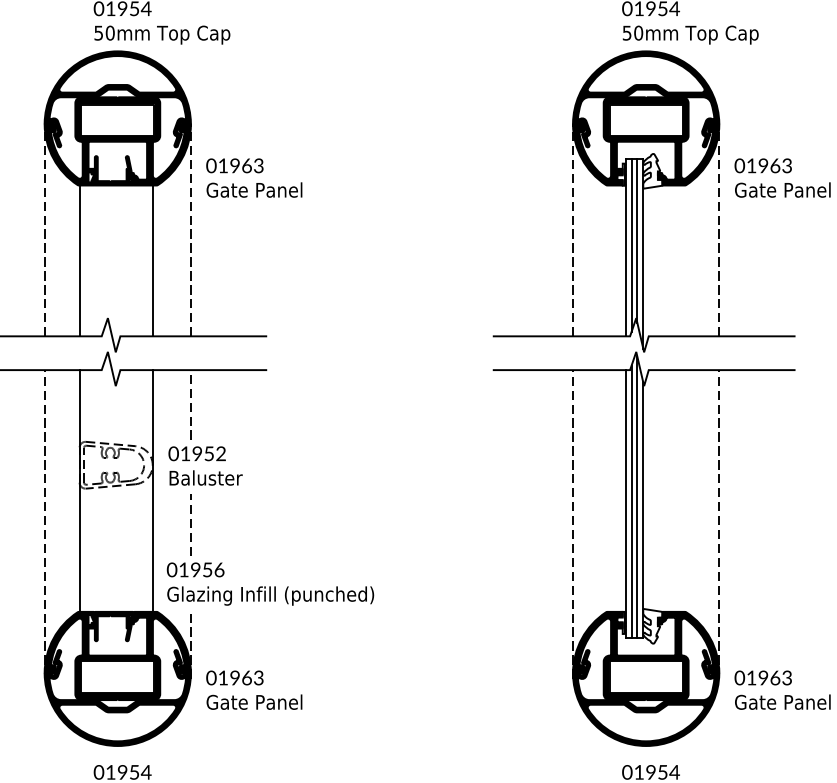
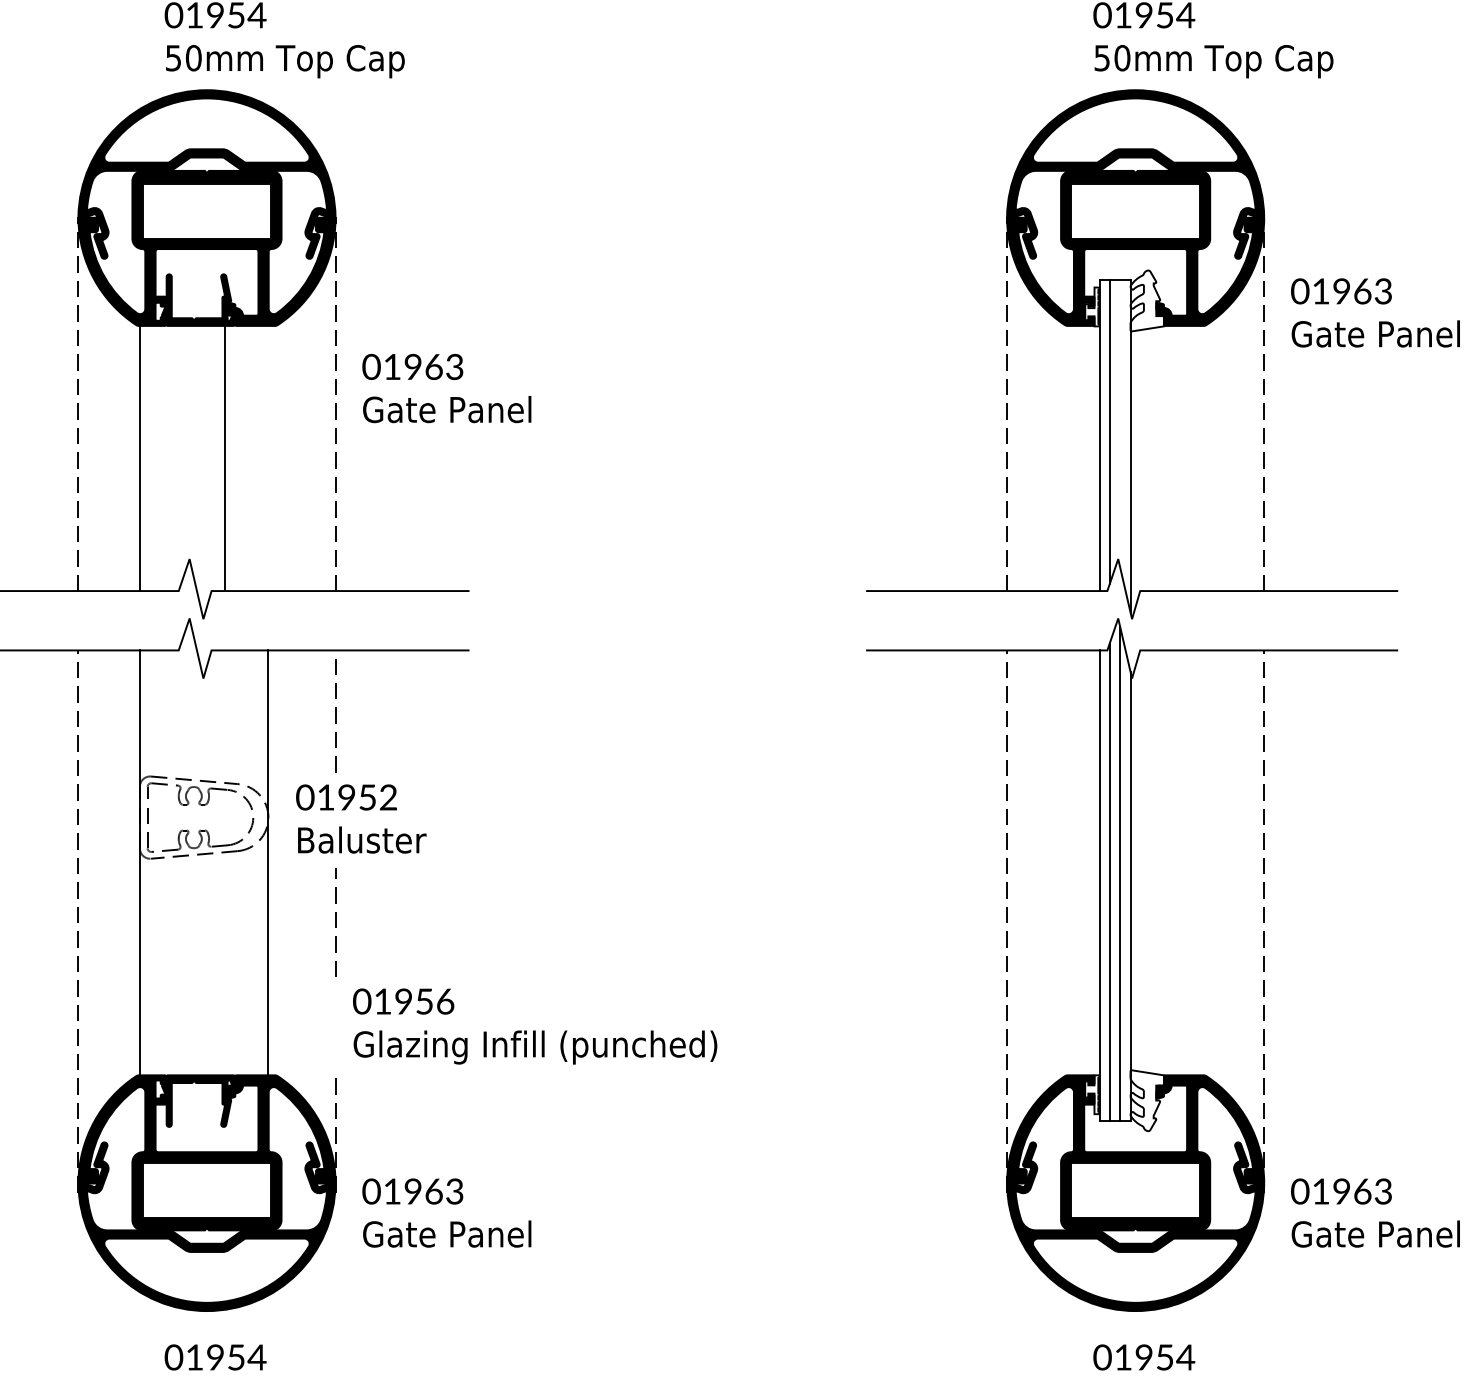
text: (254, 177) -> (447, 387), moved
line: (637, 241) -> (1120, 424), removed
line: (152, 260) -> (224, 457), moved
text: (270, 583) -> (535, 1025), moved

